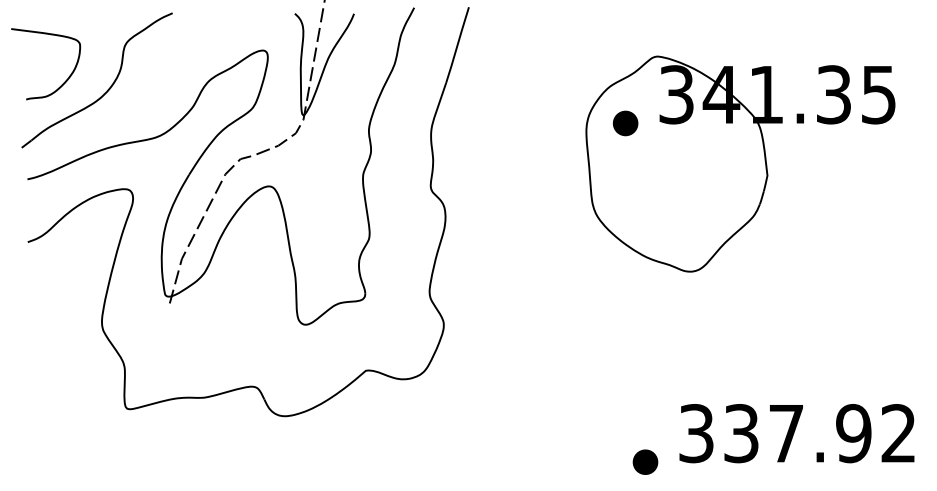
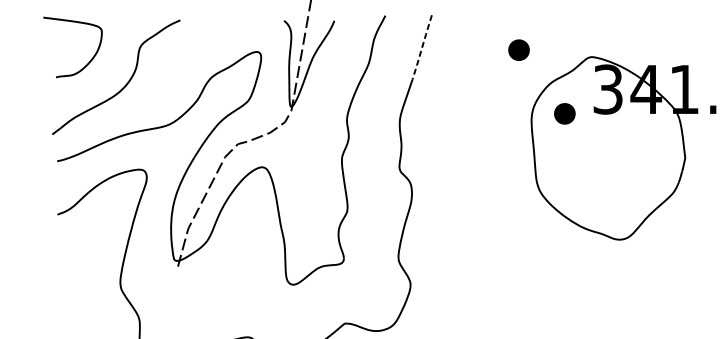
line: (457, 45) -> (422, 47), solid -> dashed
part: (571, 48) -> (518, 50), added
curve: (64, 81) -> (88, 62), moved

